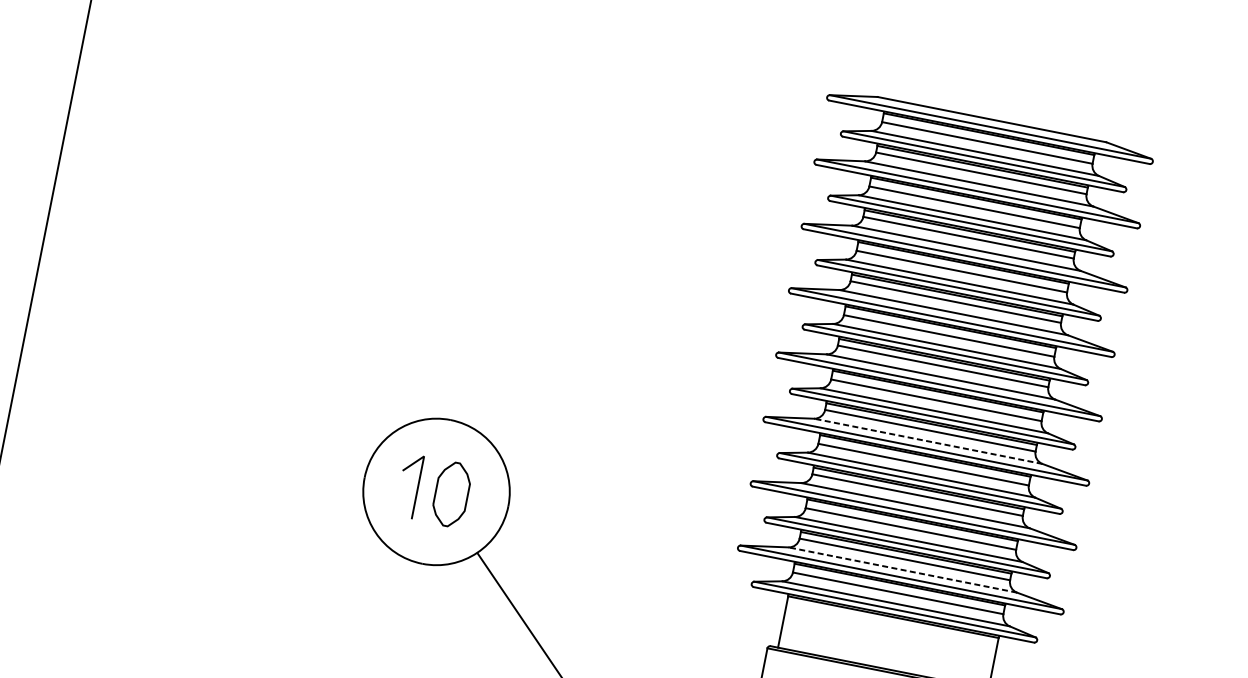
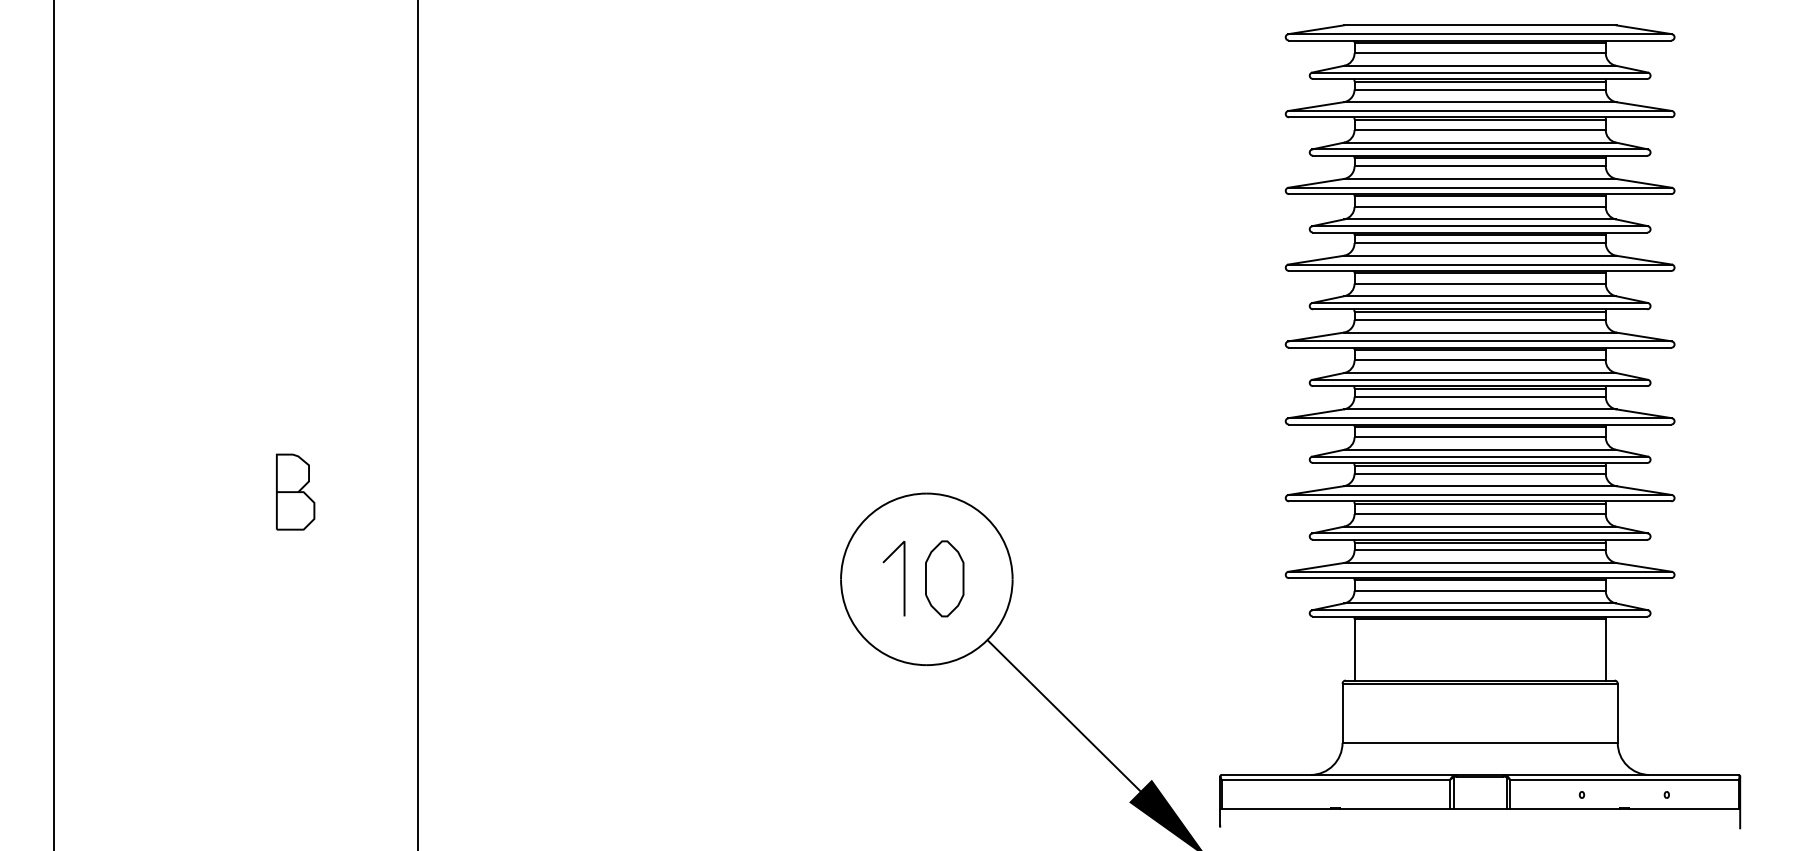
line: (927, 441) -> (1479, 409), dashed -> solid
line: (902, 570) -> (1479, 563), dashed -> solid

